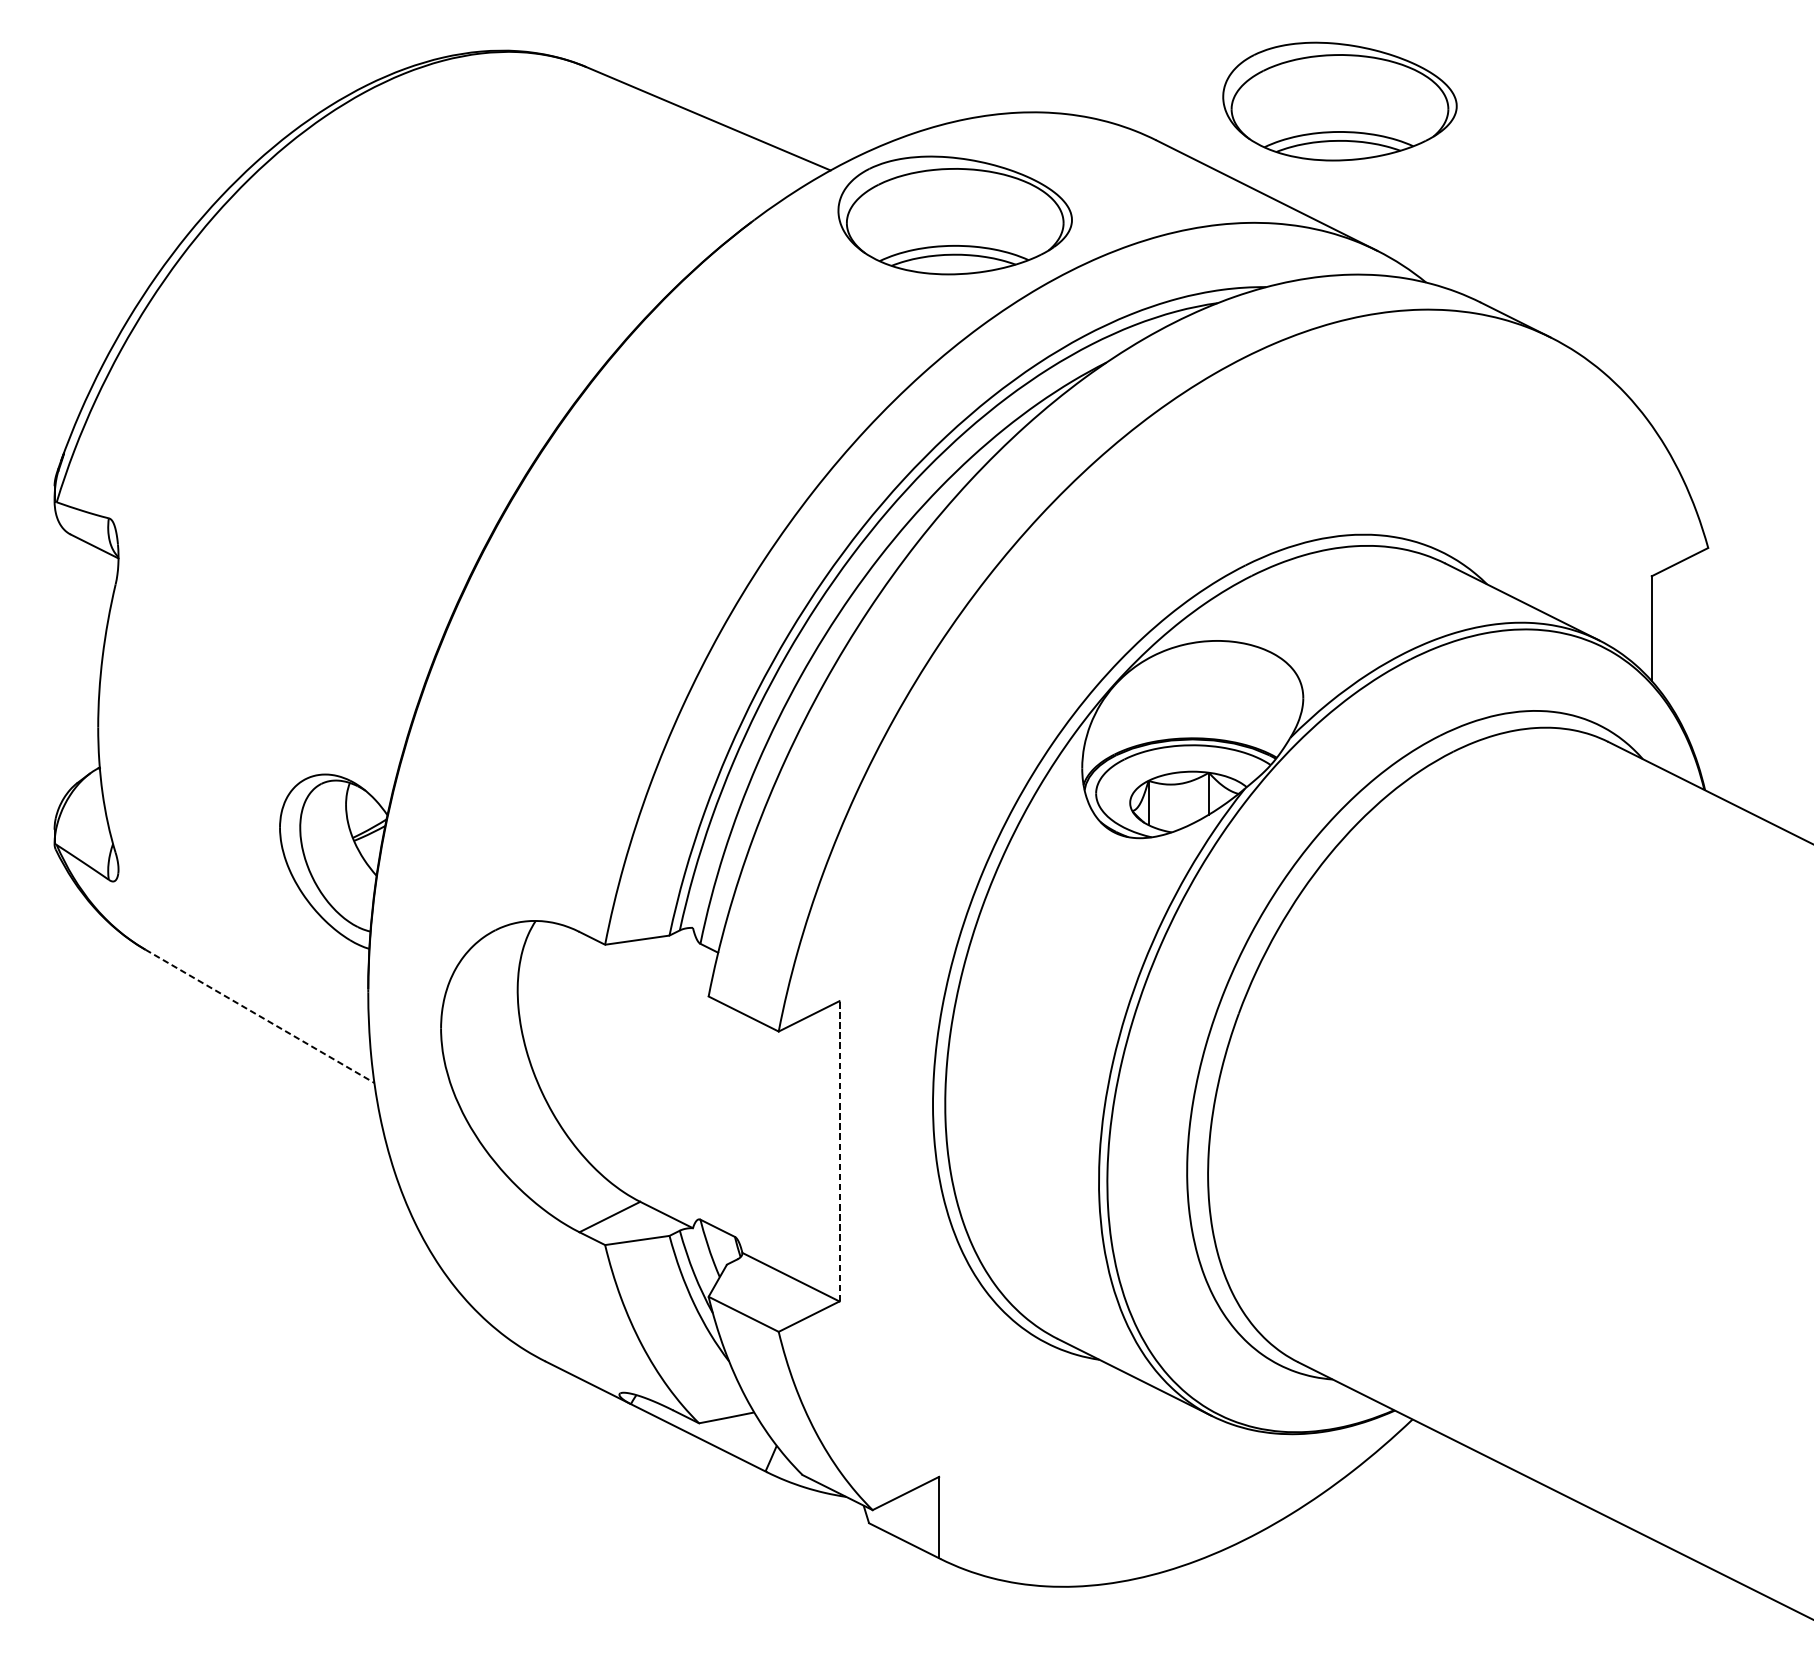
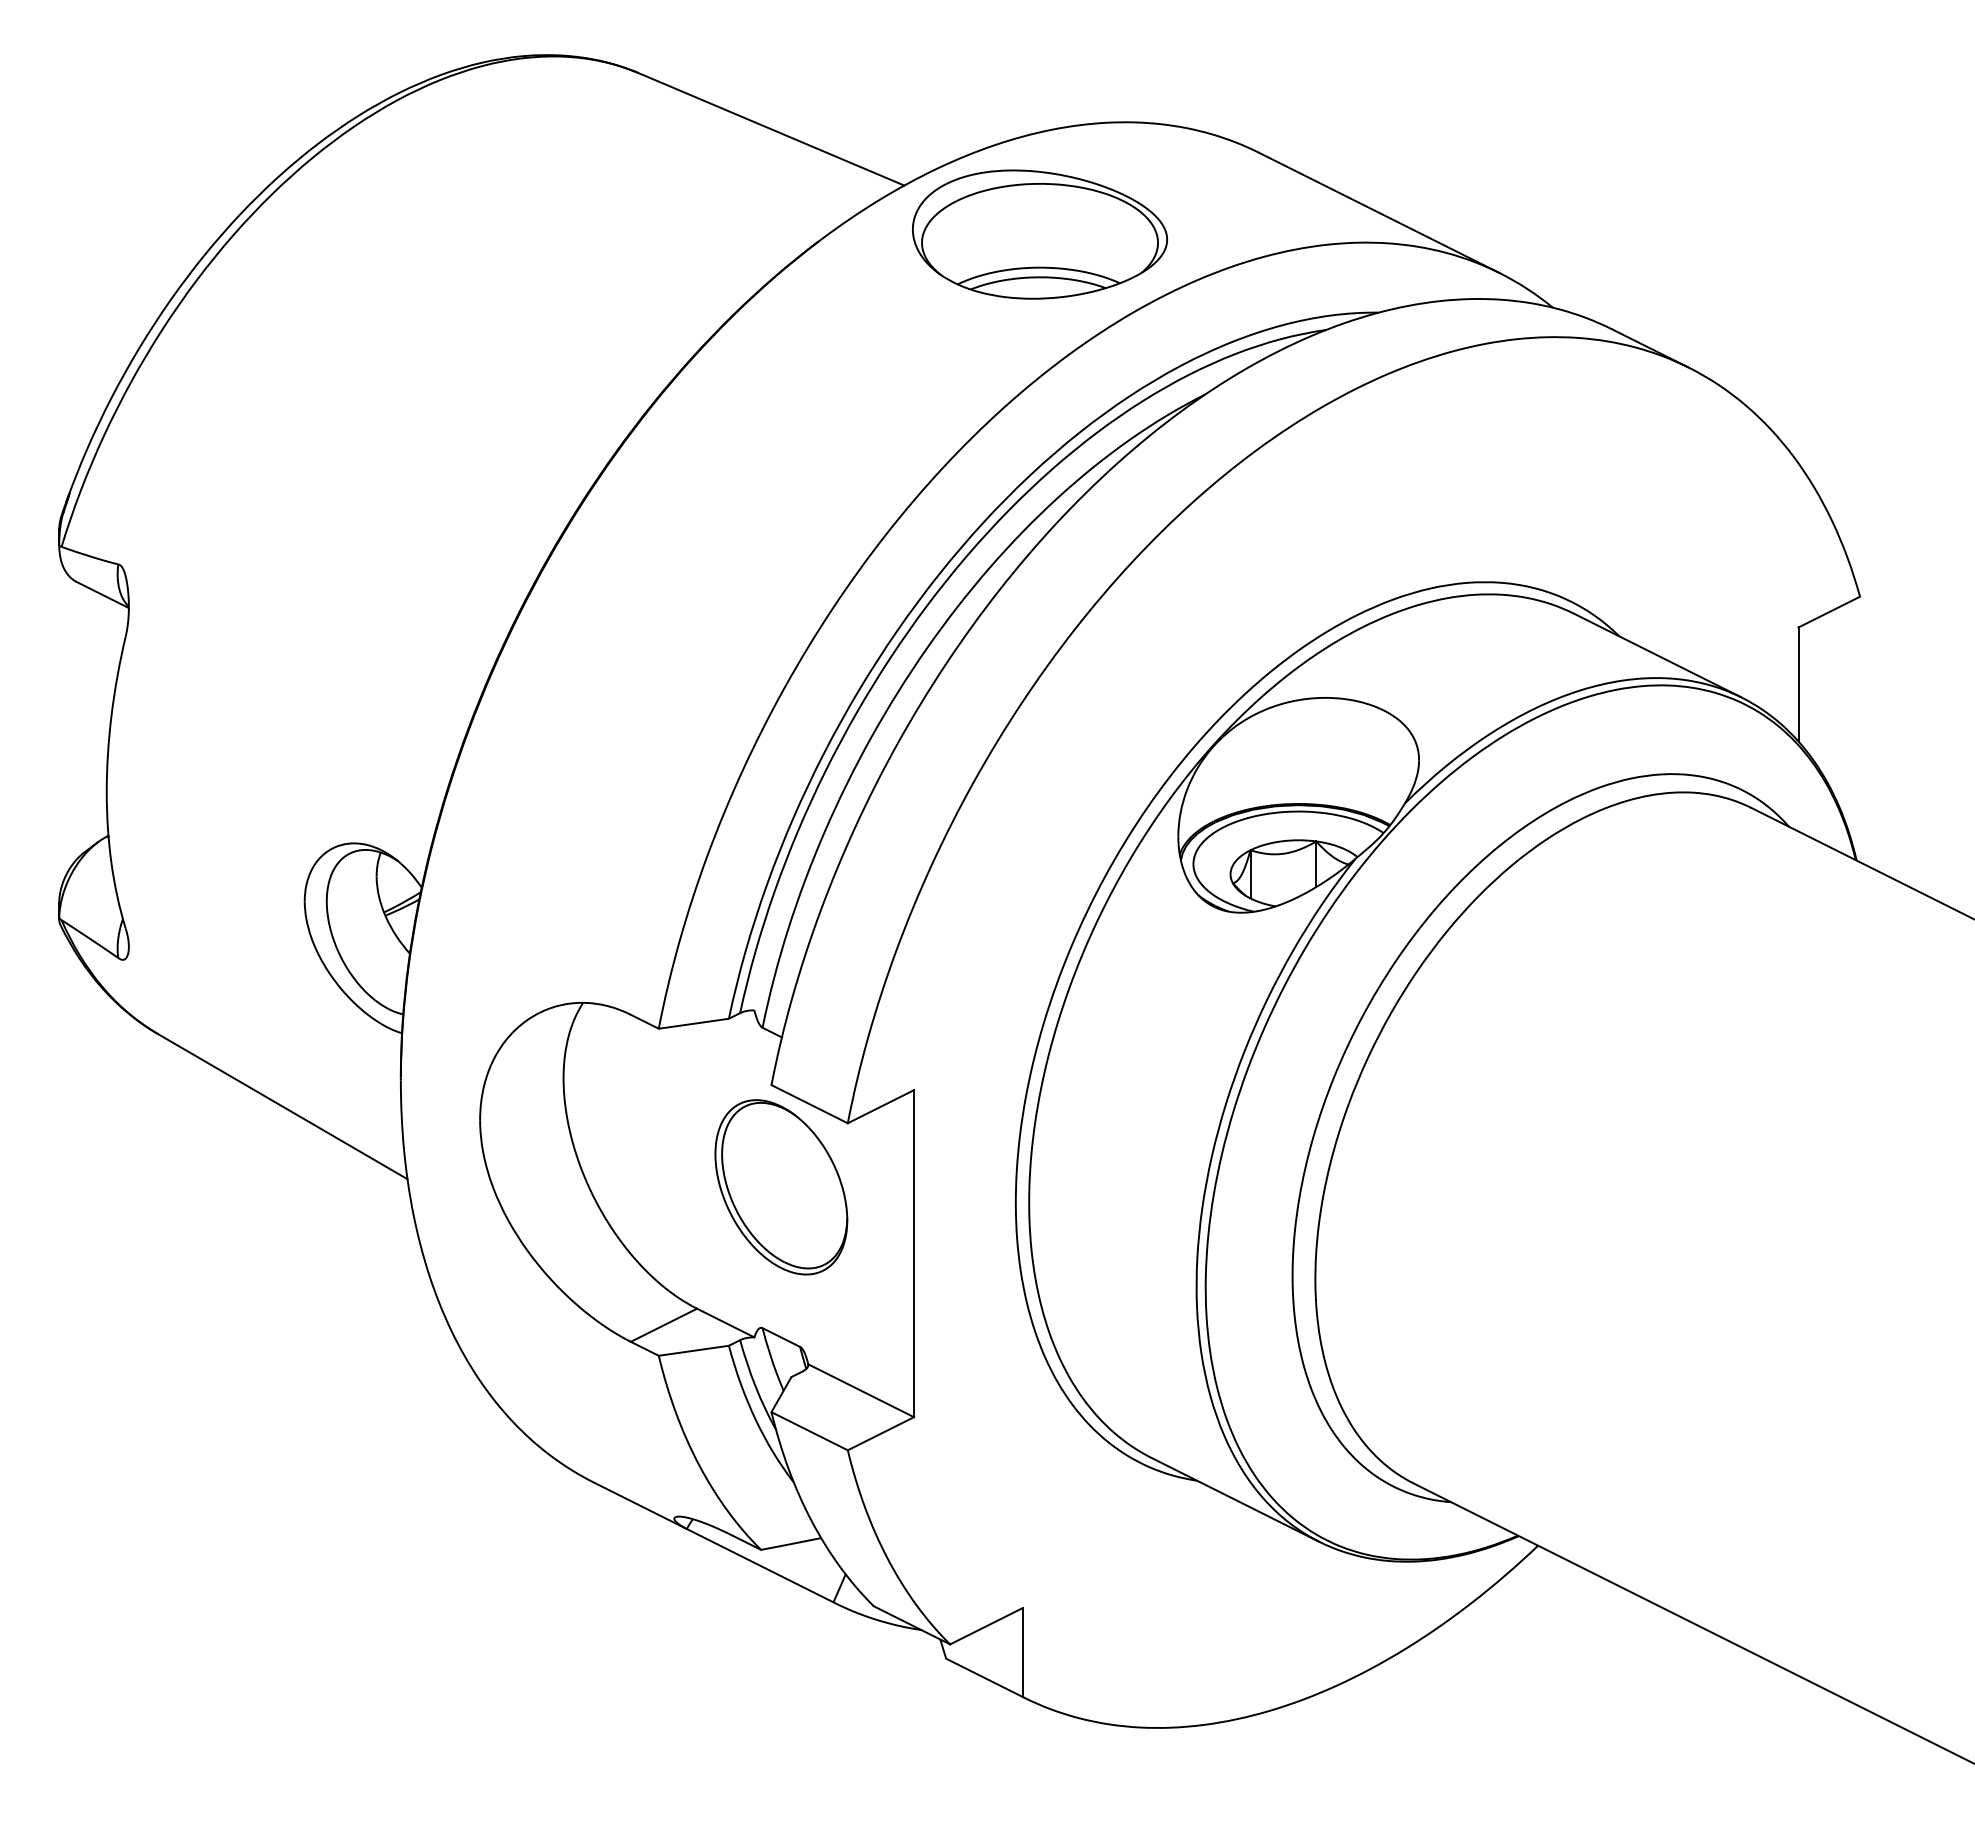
part: (1340, 101) -> (1459, 110), removed
line: (260, 1016) -> (283, 1106), dashed -> solid
part: (717, 1090) -> (781, 1187), added
line: (839, 1151) -> (914, 1253), dashed -> solid

